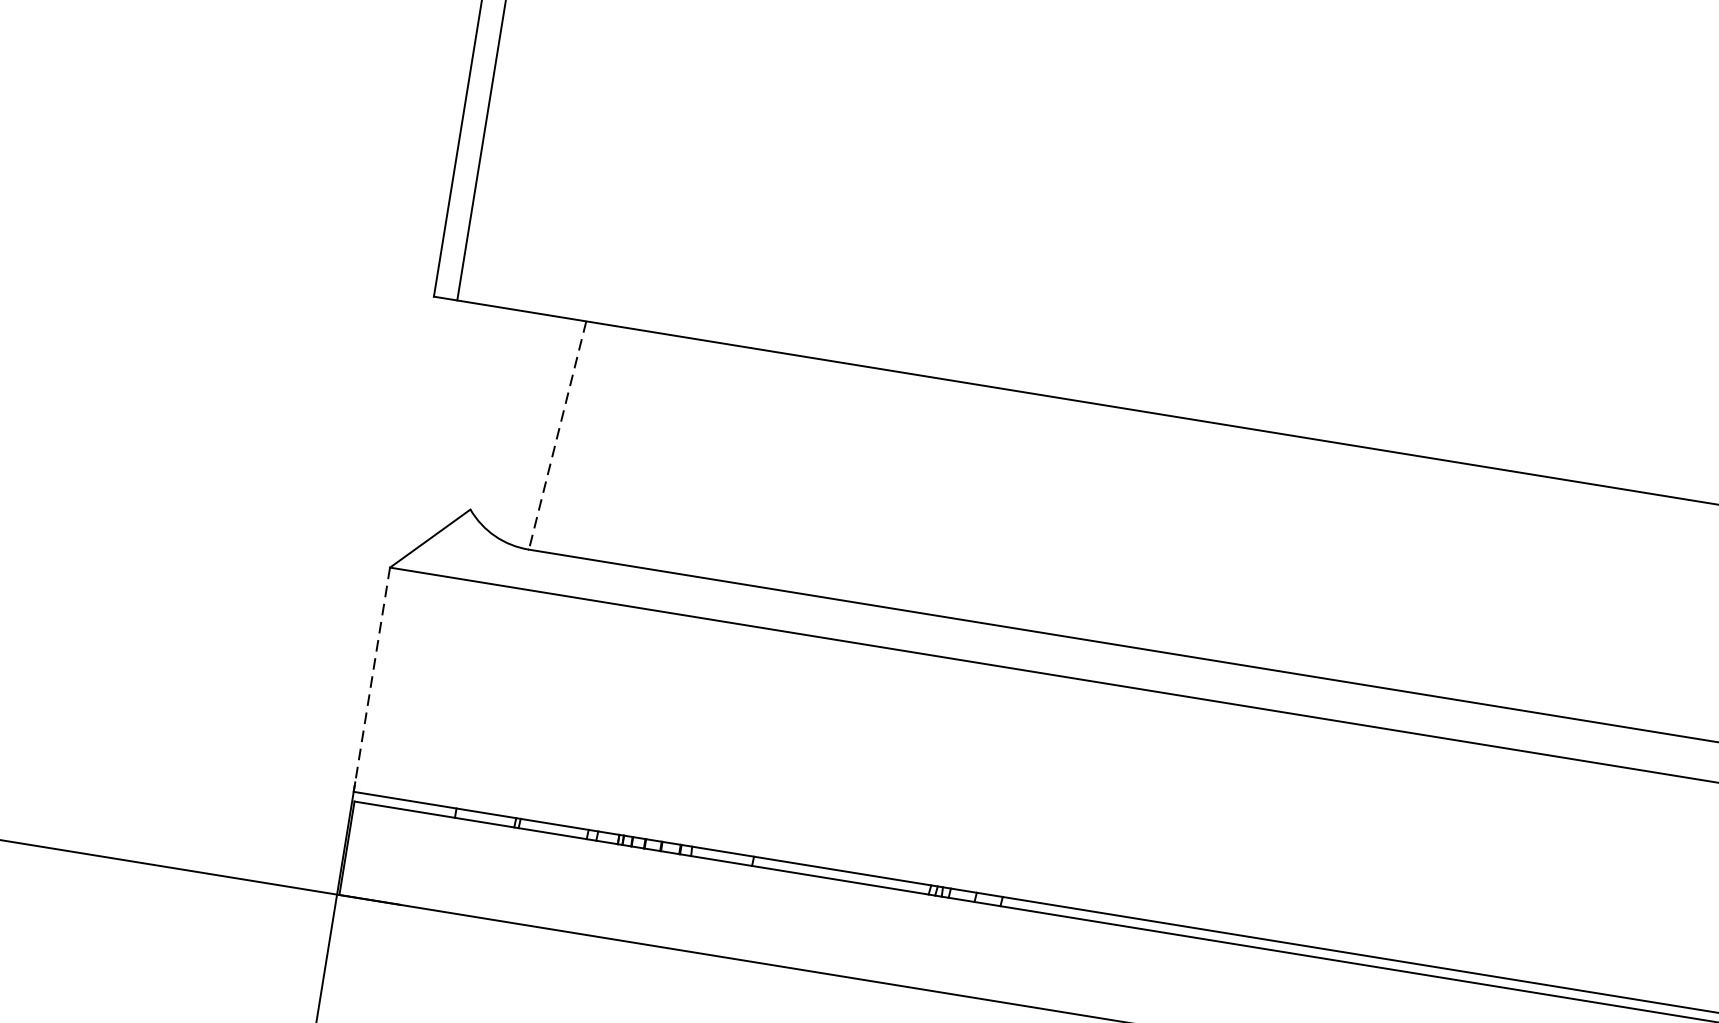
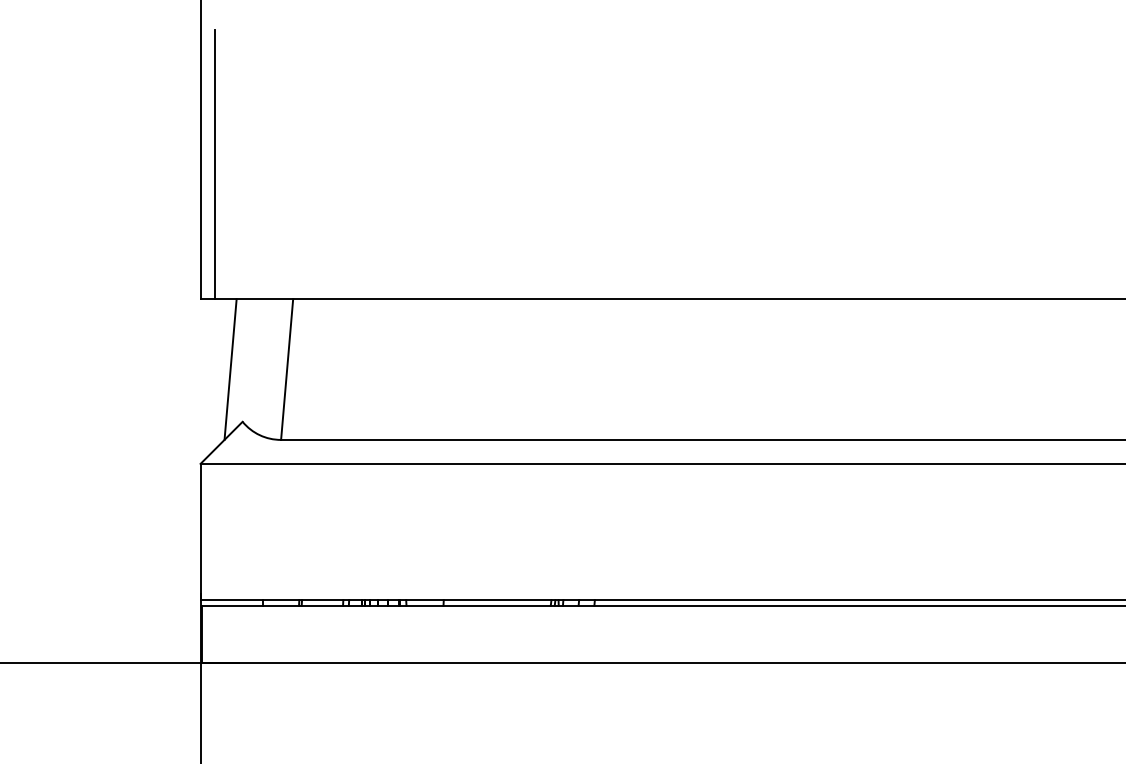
line: (464, 420) -> (230, 369), added
line: (558, 435) -> (287, 369), dashed -> solid
line: (371, 680) -> (200, 532), dashed -> solid

